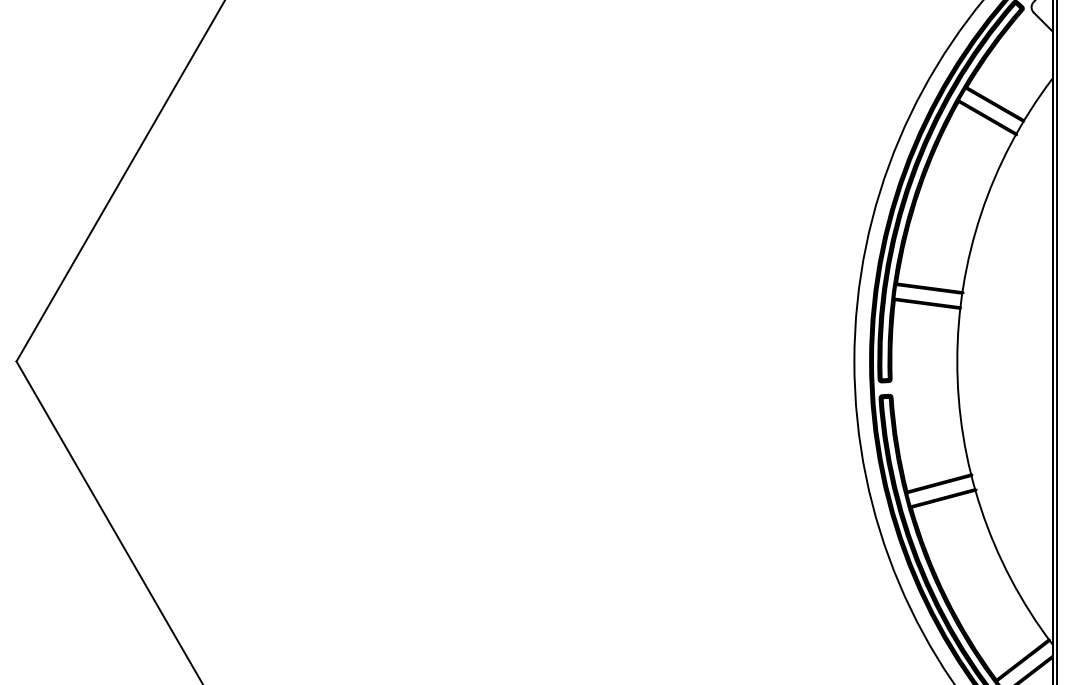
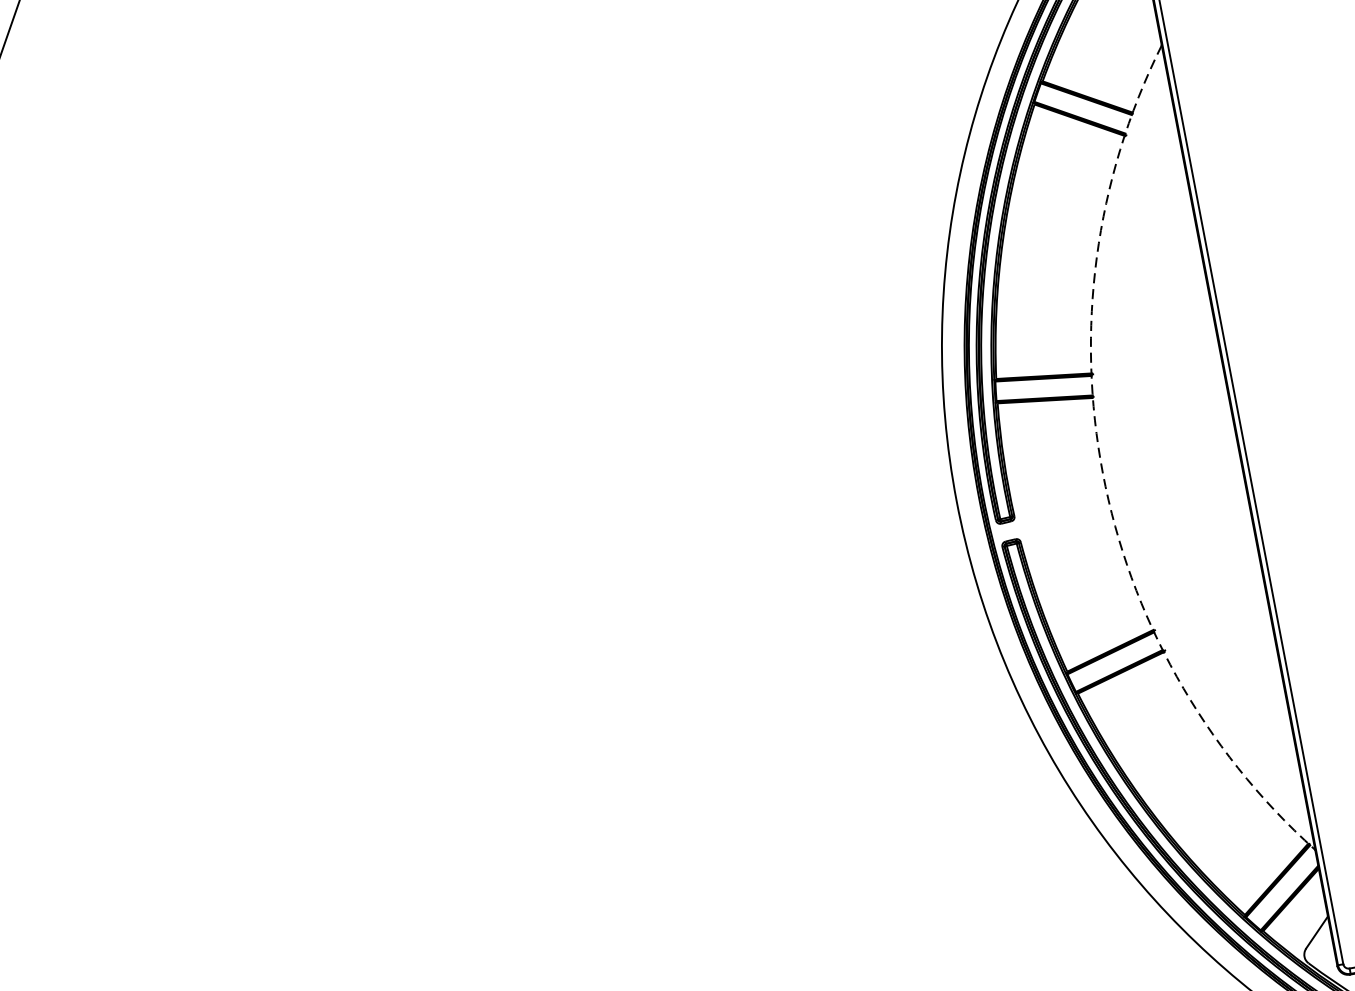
arc: (957, 361) -> (1103, 473), solid -> dashed

